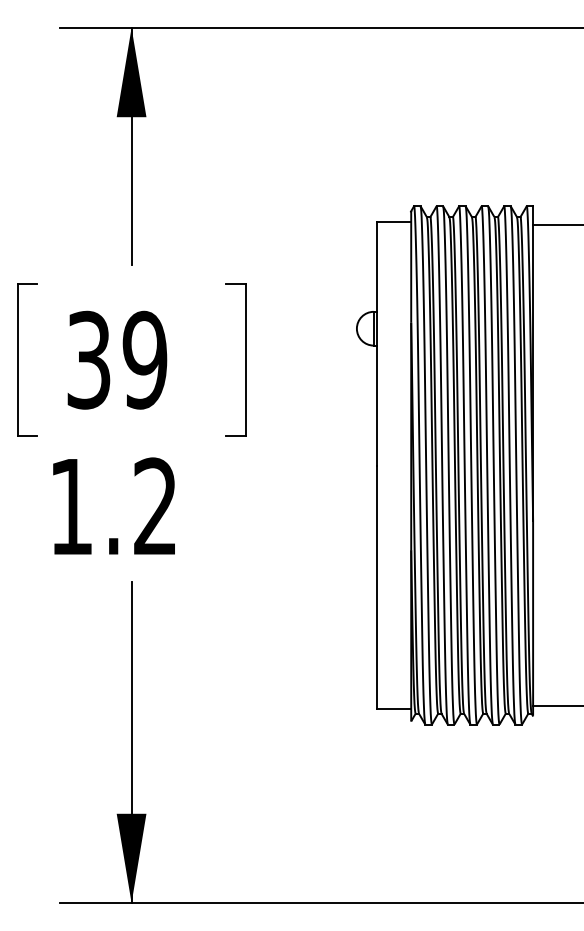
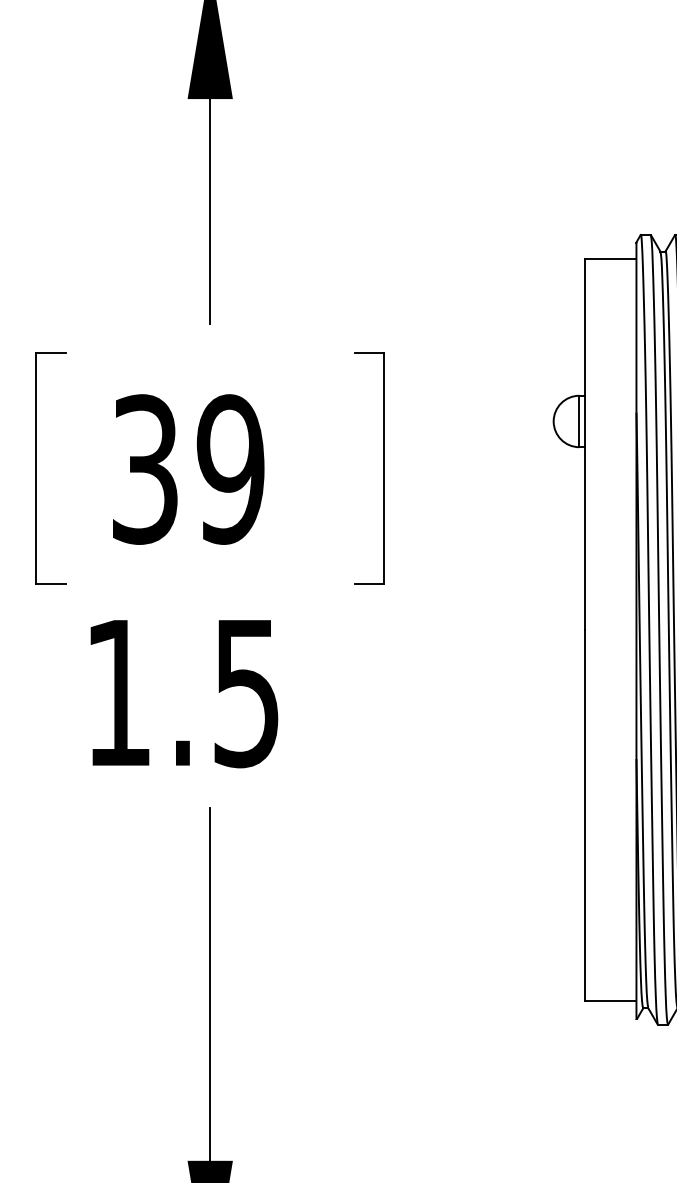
text: (155, 506) -> (246, 692), 1.2 -> 1.5

